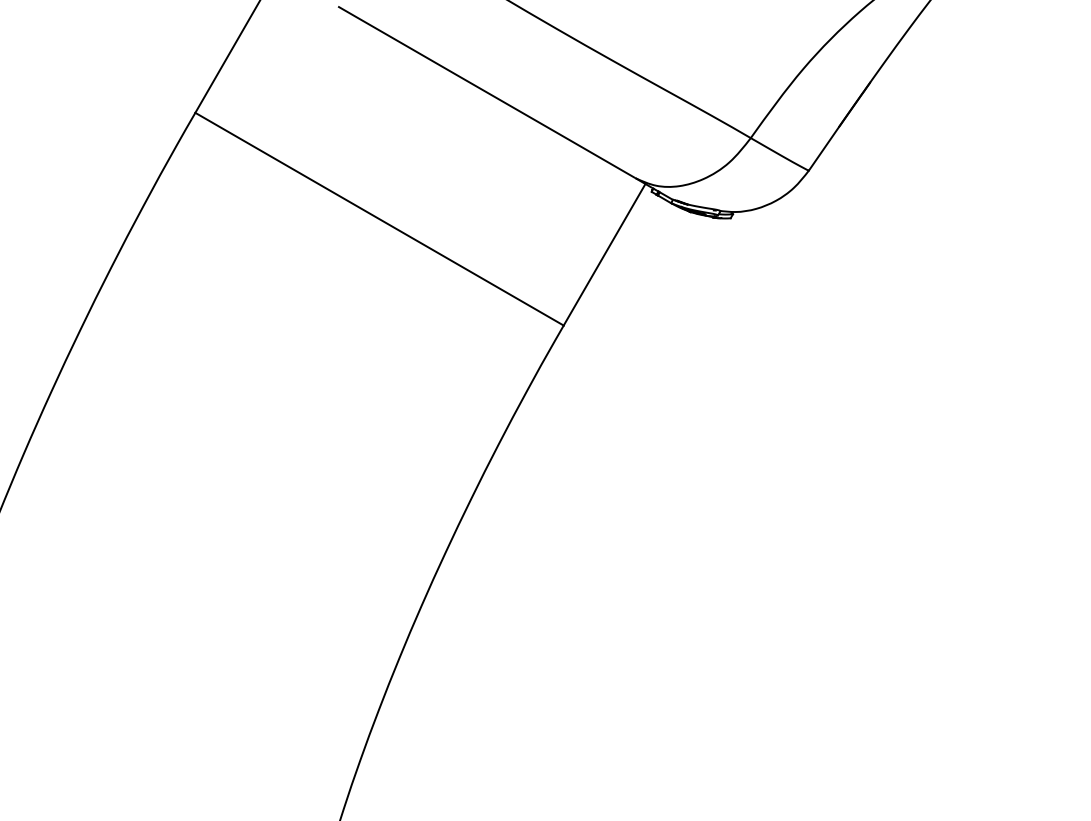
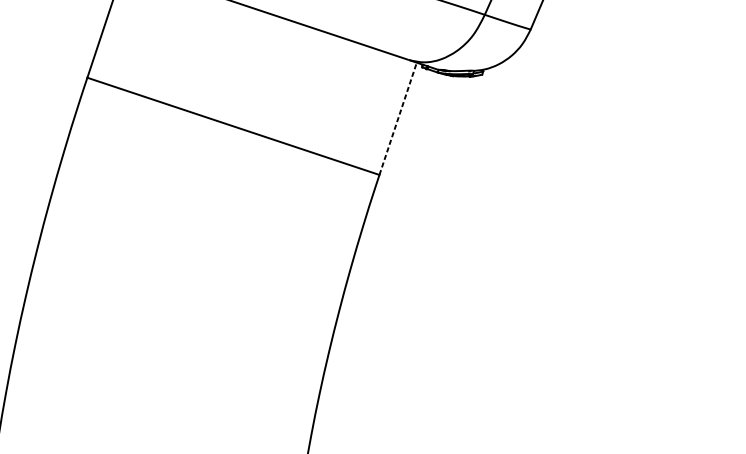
line: (604, 254) -> (398, 118), solid -> dashed

